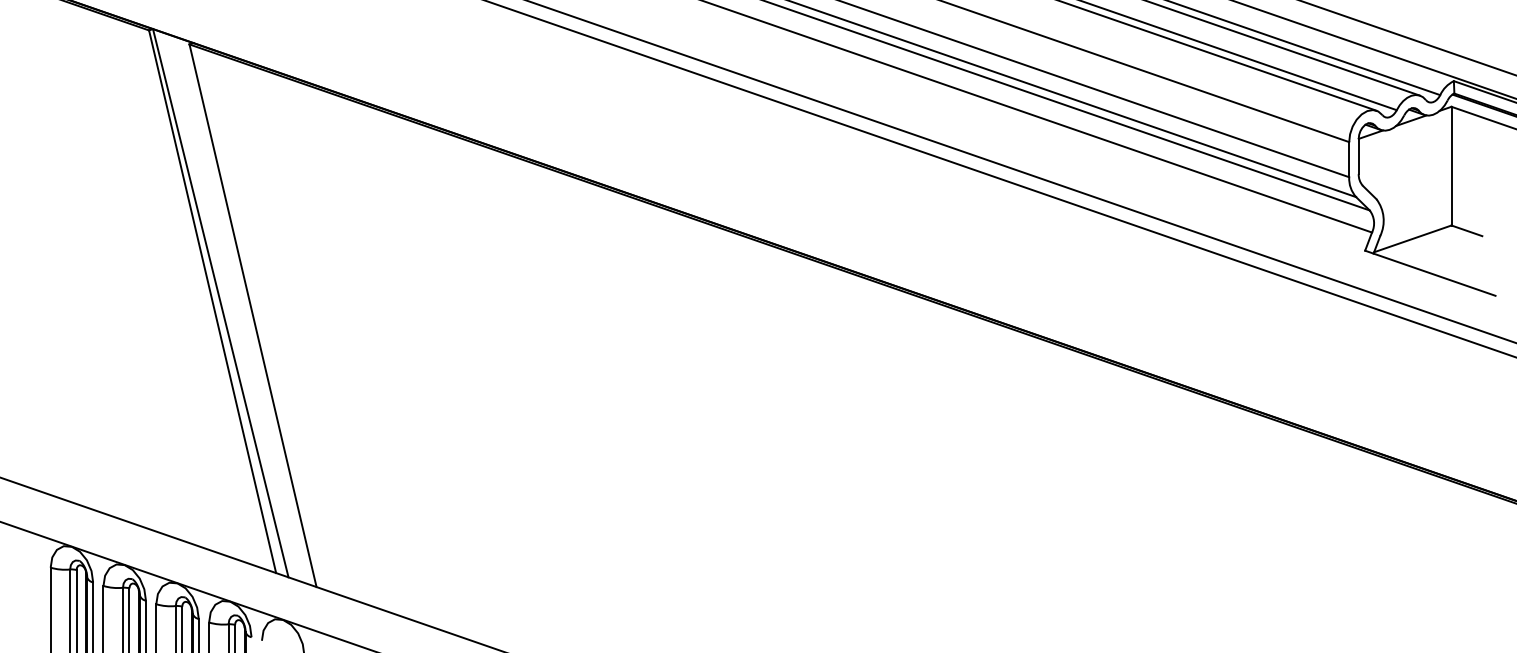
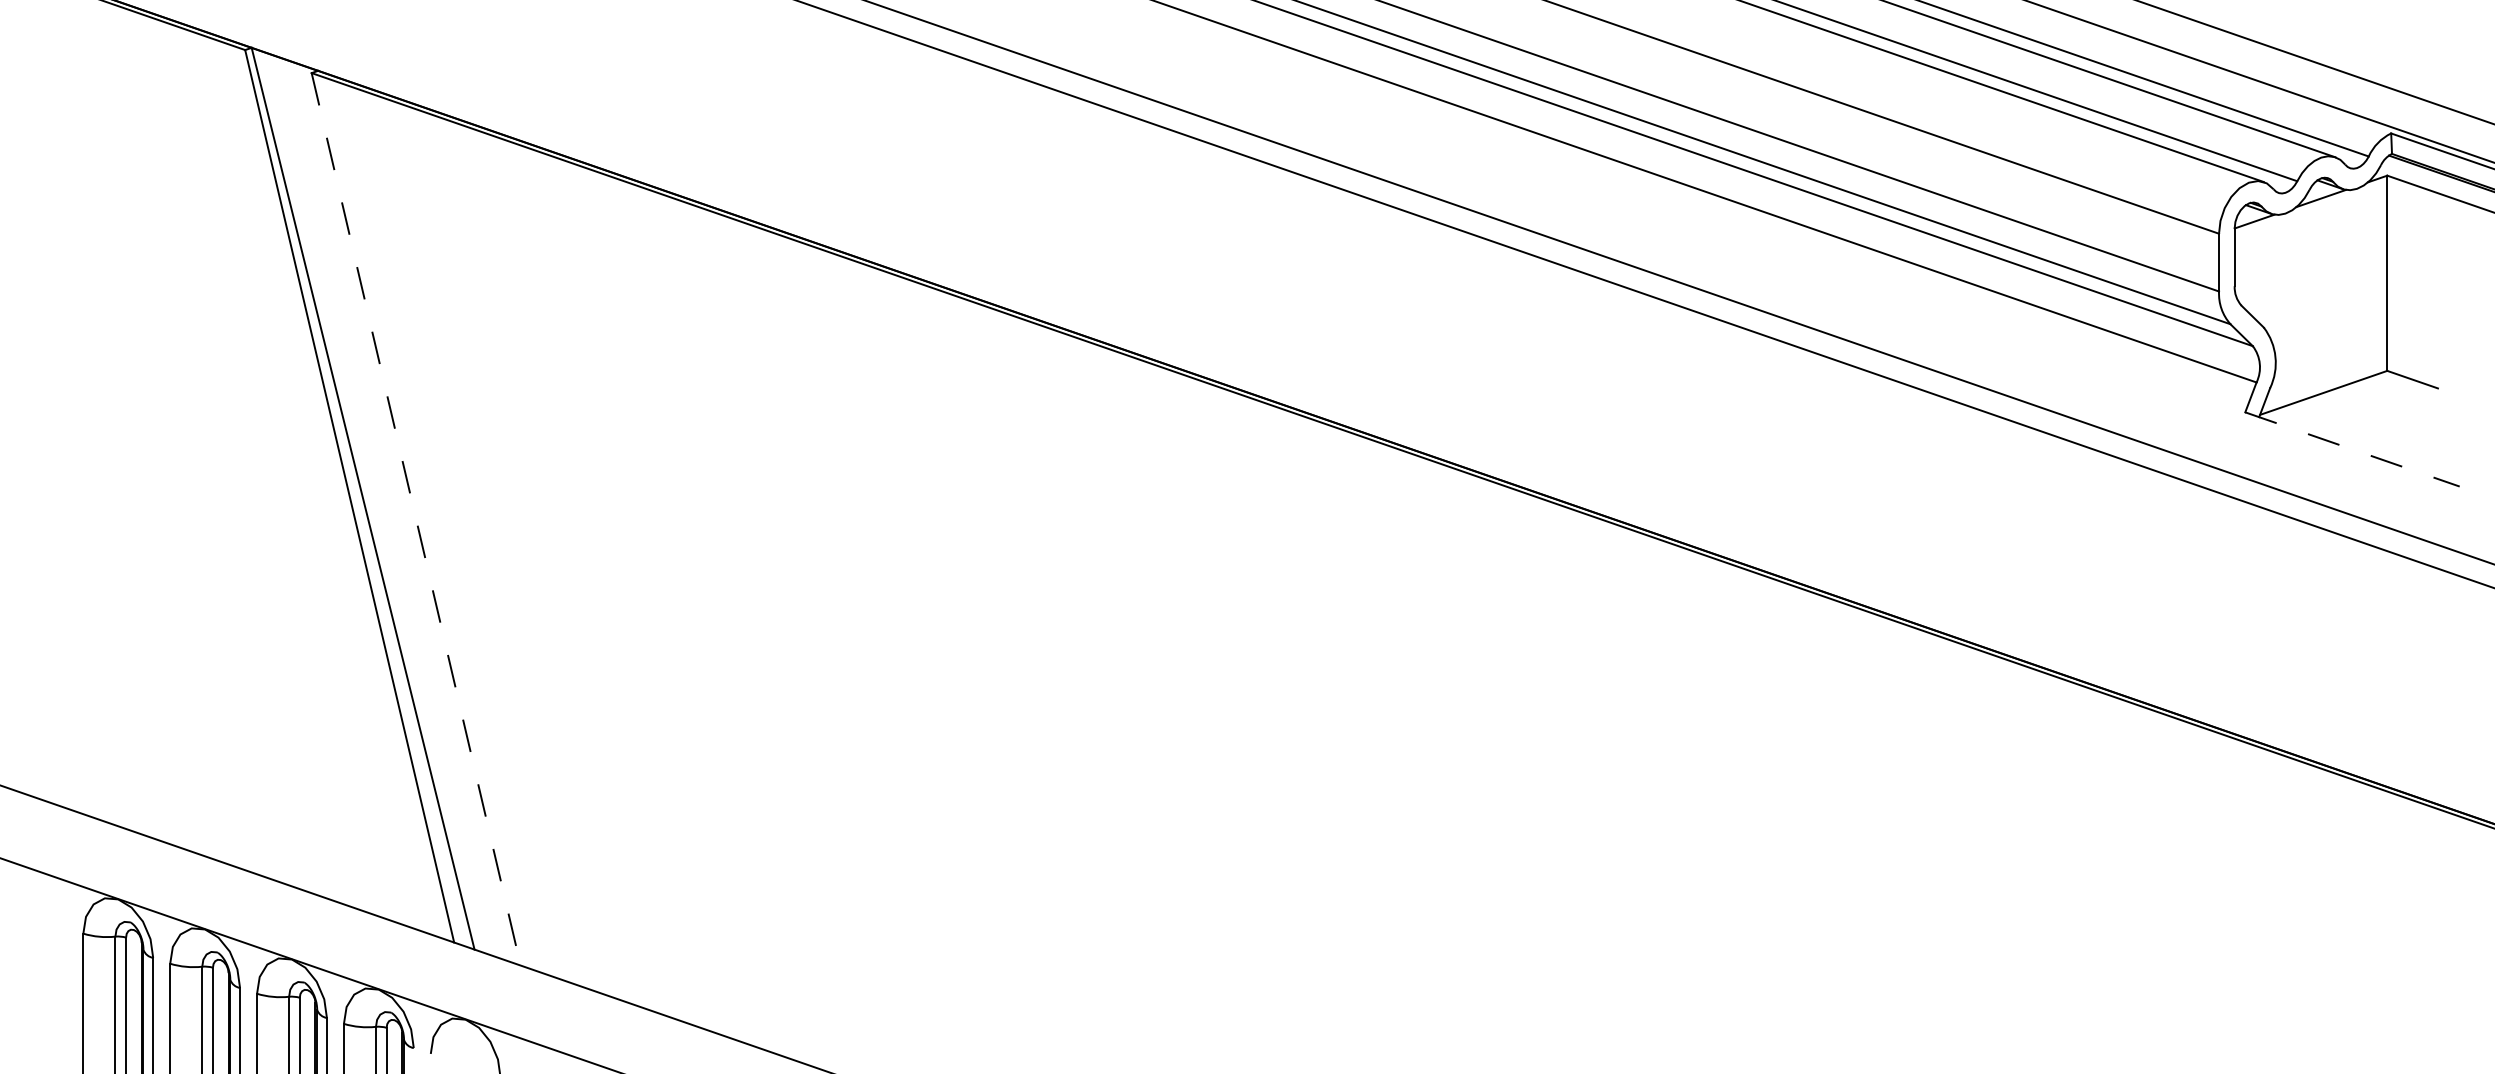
line: (1430, 273) -> (2352, 449), solid -> dashed
line: (253, 315) -> (416, 518), solid -> dashed

